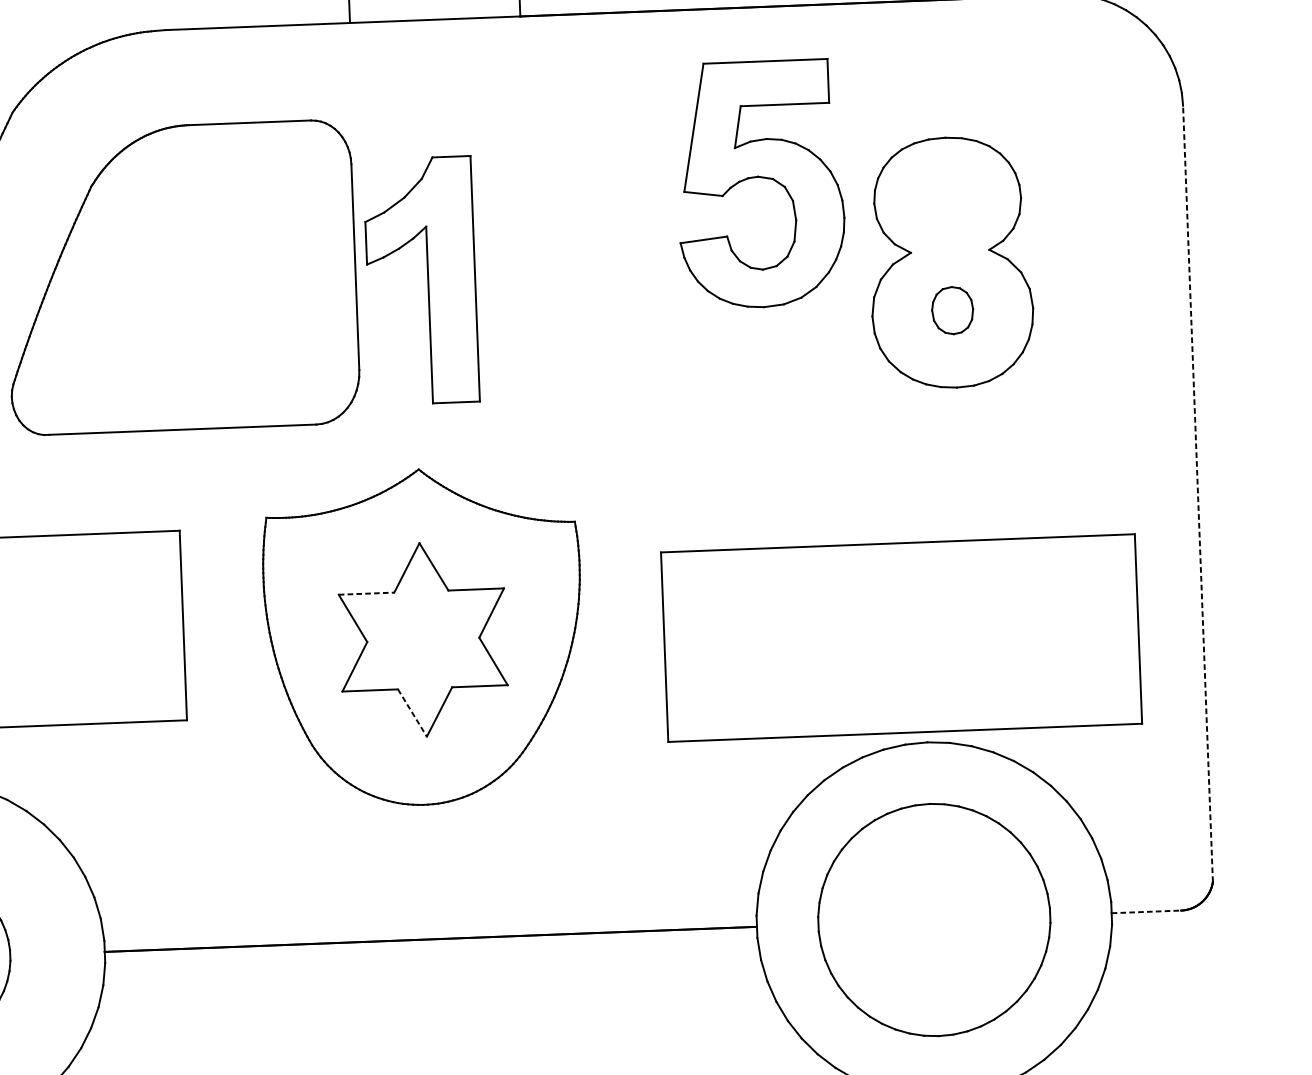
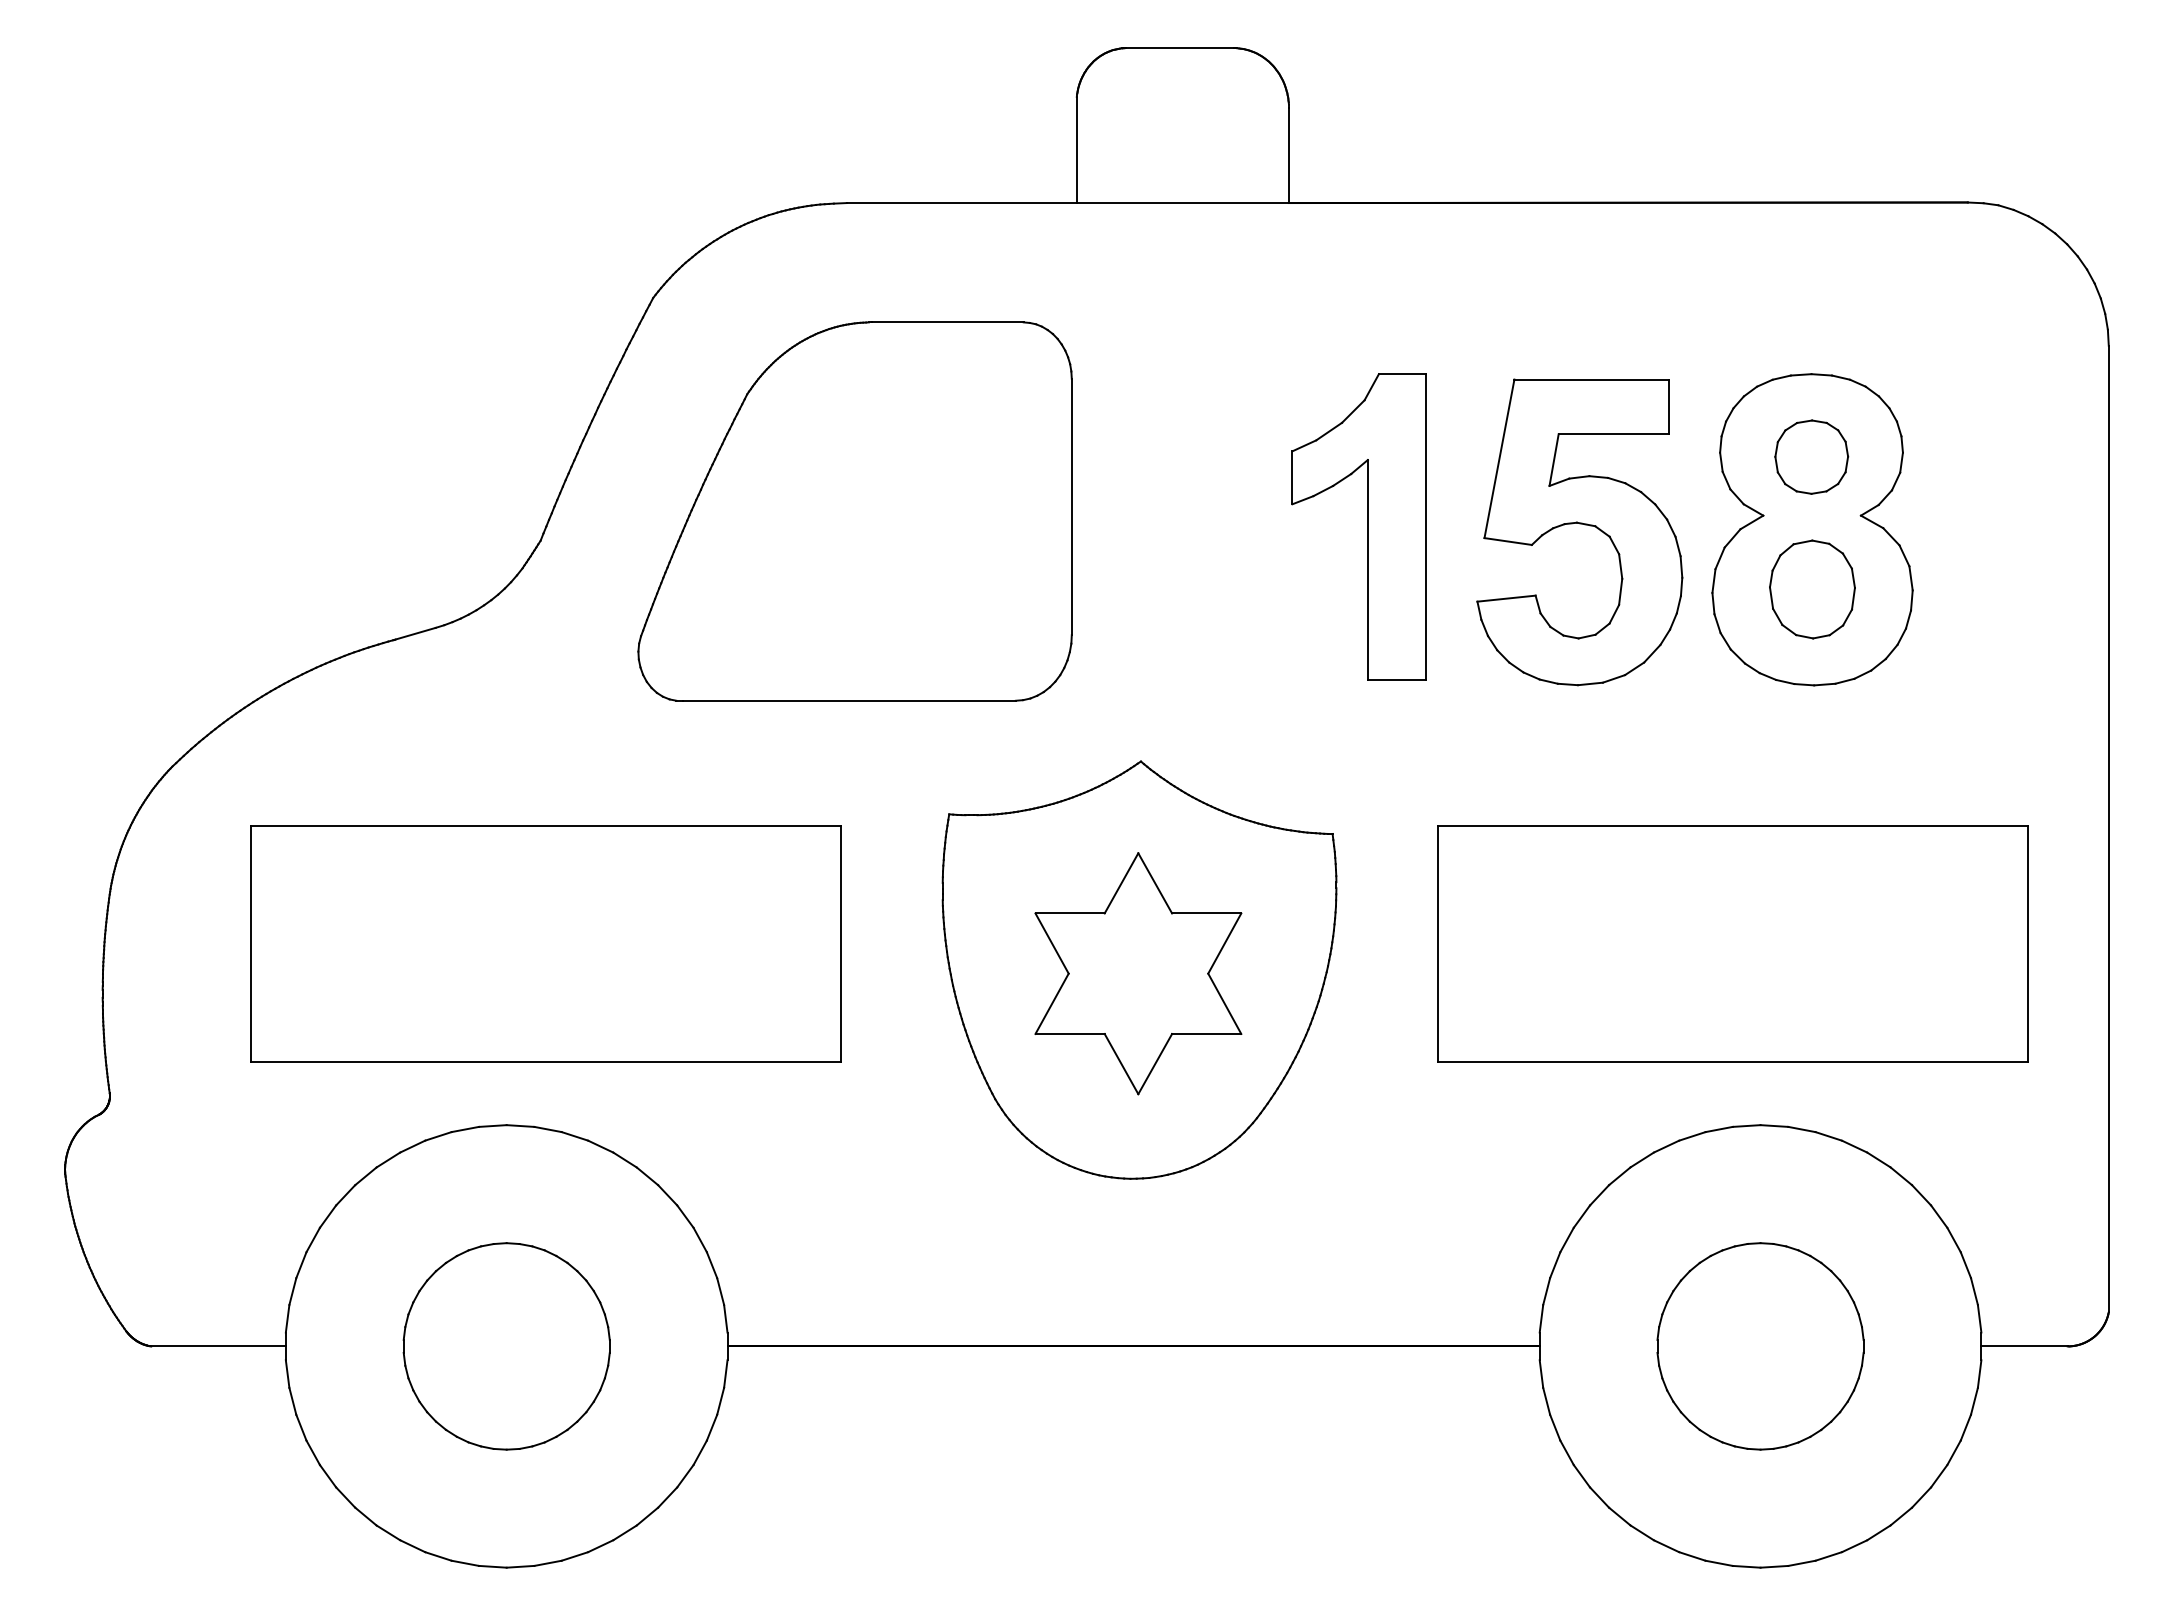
part: (760, 178) -> (1579, 524), moved
part: (947, 203) -> (1811, 456), added
part: (427, 280) -> (1367, 526), moved
part: (952, 310) -> (1812, 589), size x1.67
line: (1197, 493) -> (2108, 828), dashed -> solid
line: (366, 593) -> (1070, 913), dashed -> solid
part: (900, 637) -> (1732, 943), moved
line: (412, 713) -> (1121, 1064), dashed -> solid
line: (1147, 911) -> (2025, 1346), dashed -> solid
part: (934, 920) -> (1760, 1346), size x0.71

